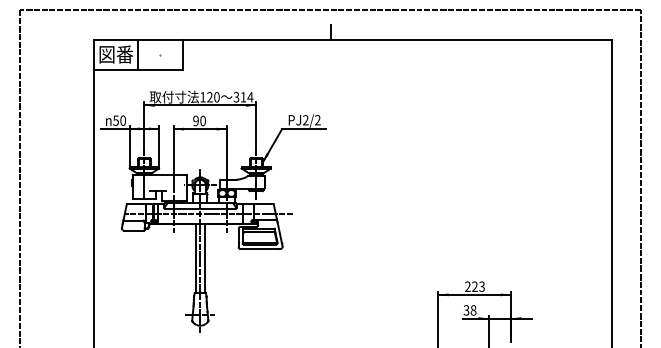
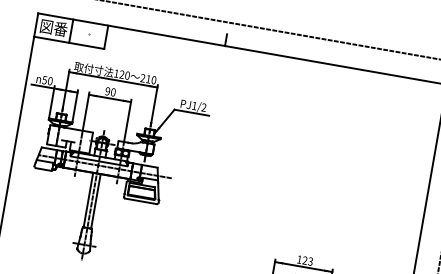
text: (243, 97) -> (148, 79), 314 -> 210
text: (305, 120) -> (194, 106), PJ2/2 -> PJ1/2
text: (467, 286) -> (299, 259), 223 -> 123

